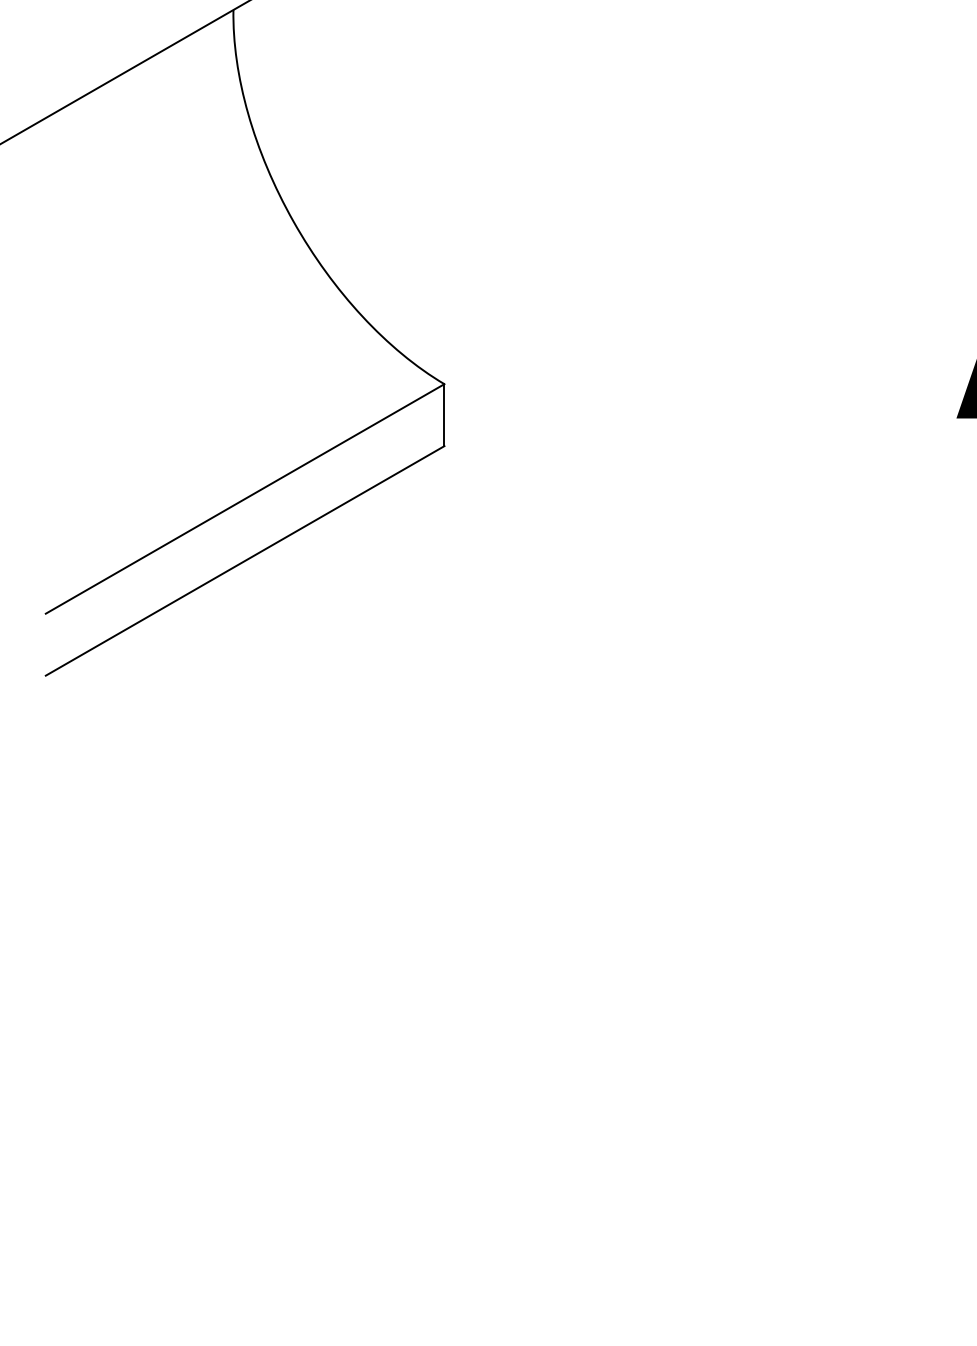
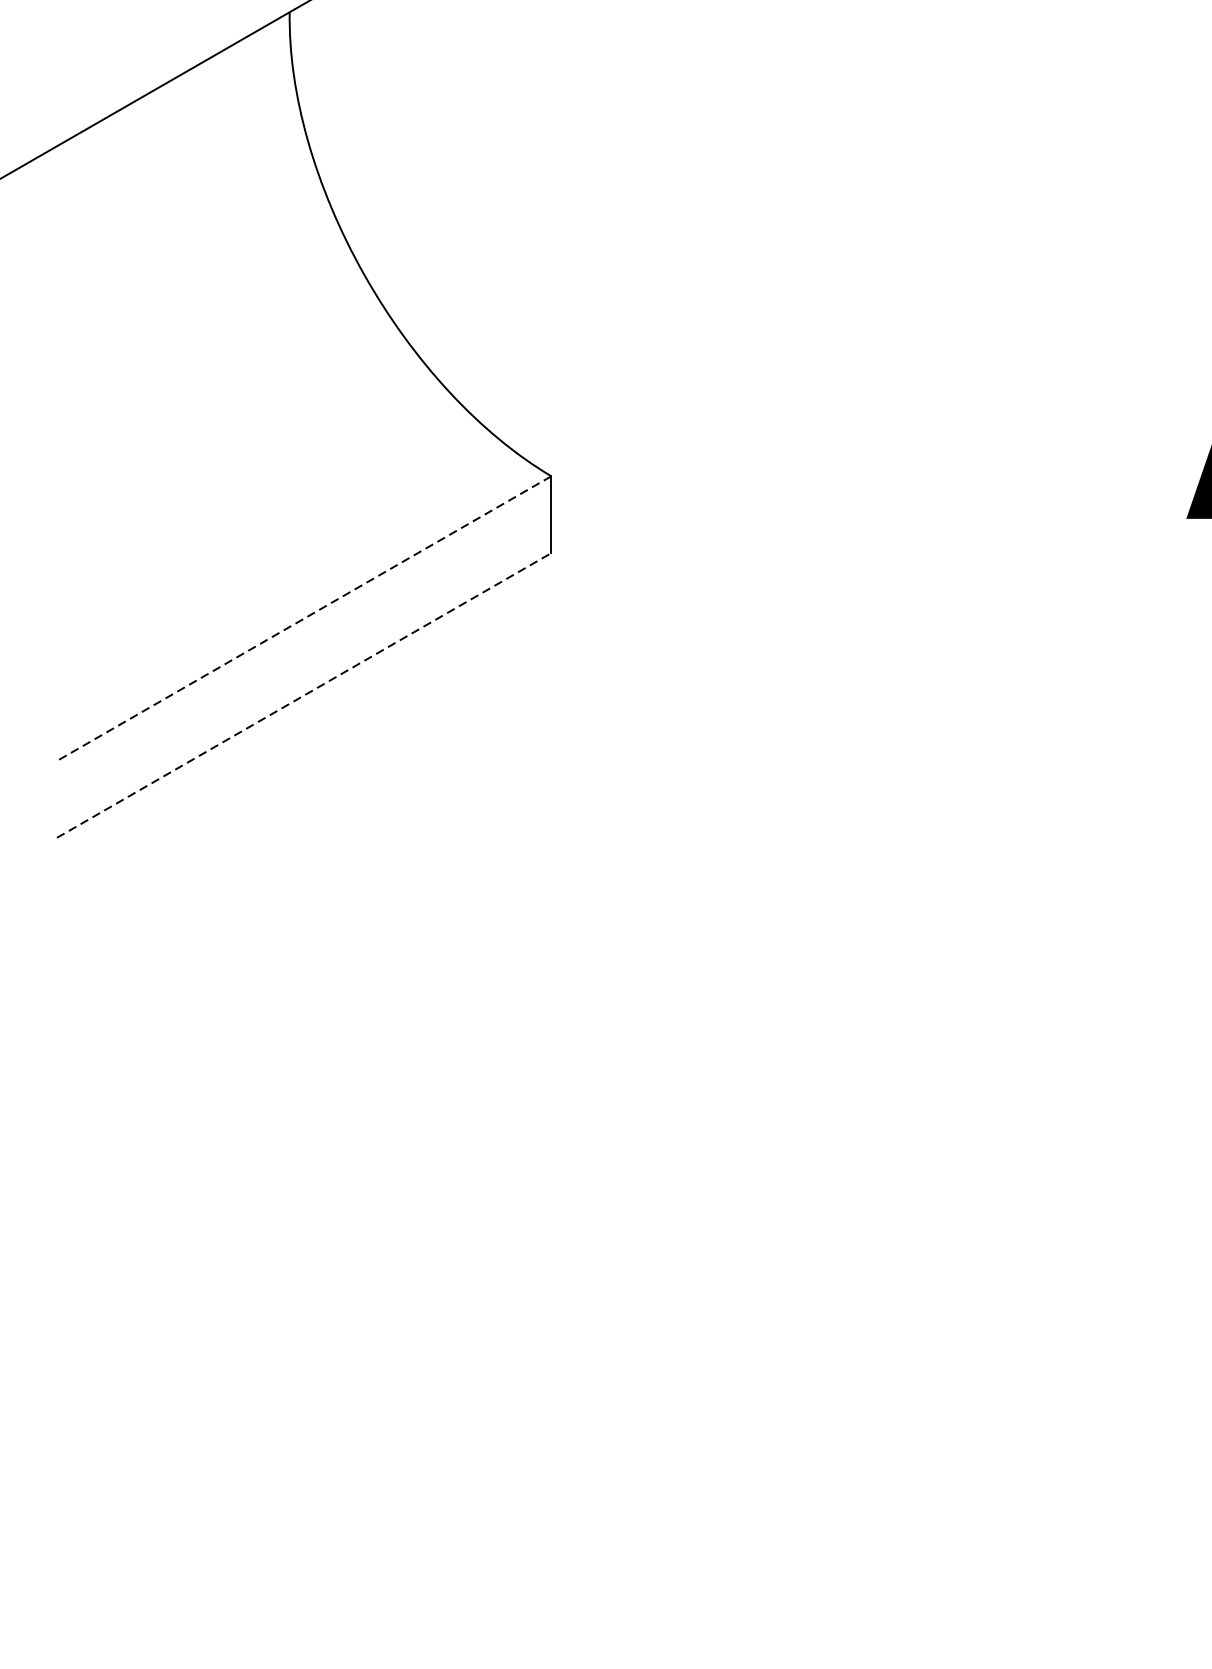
line: (245, 498) -> (304, 618), solid -> dashed
line: (245, 560) -> (304, 694), solid -> dashed

